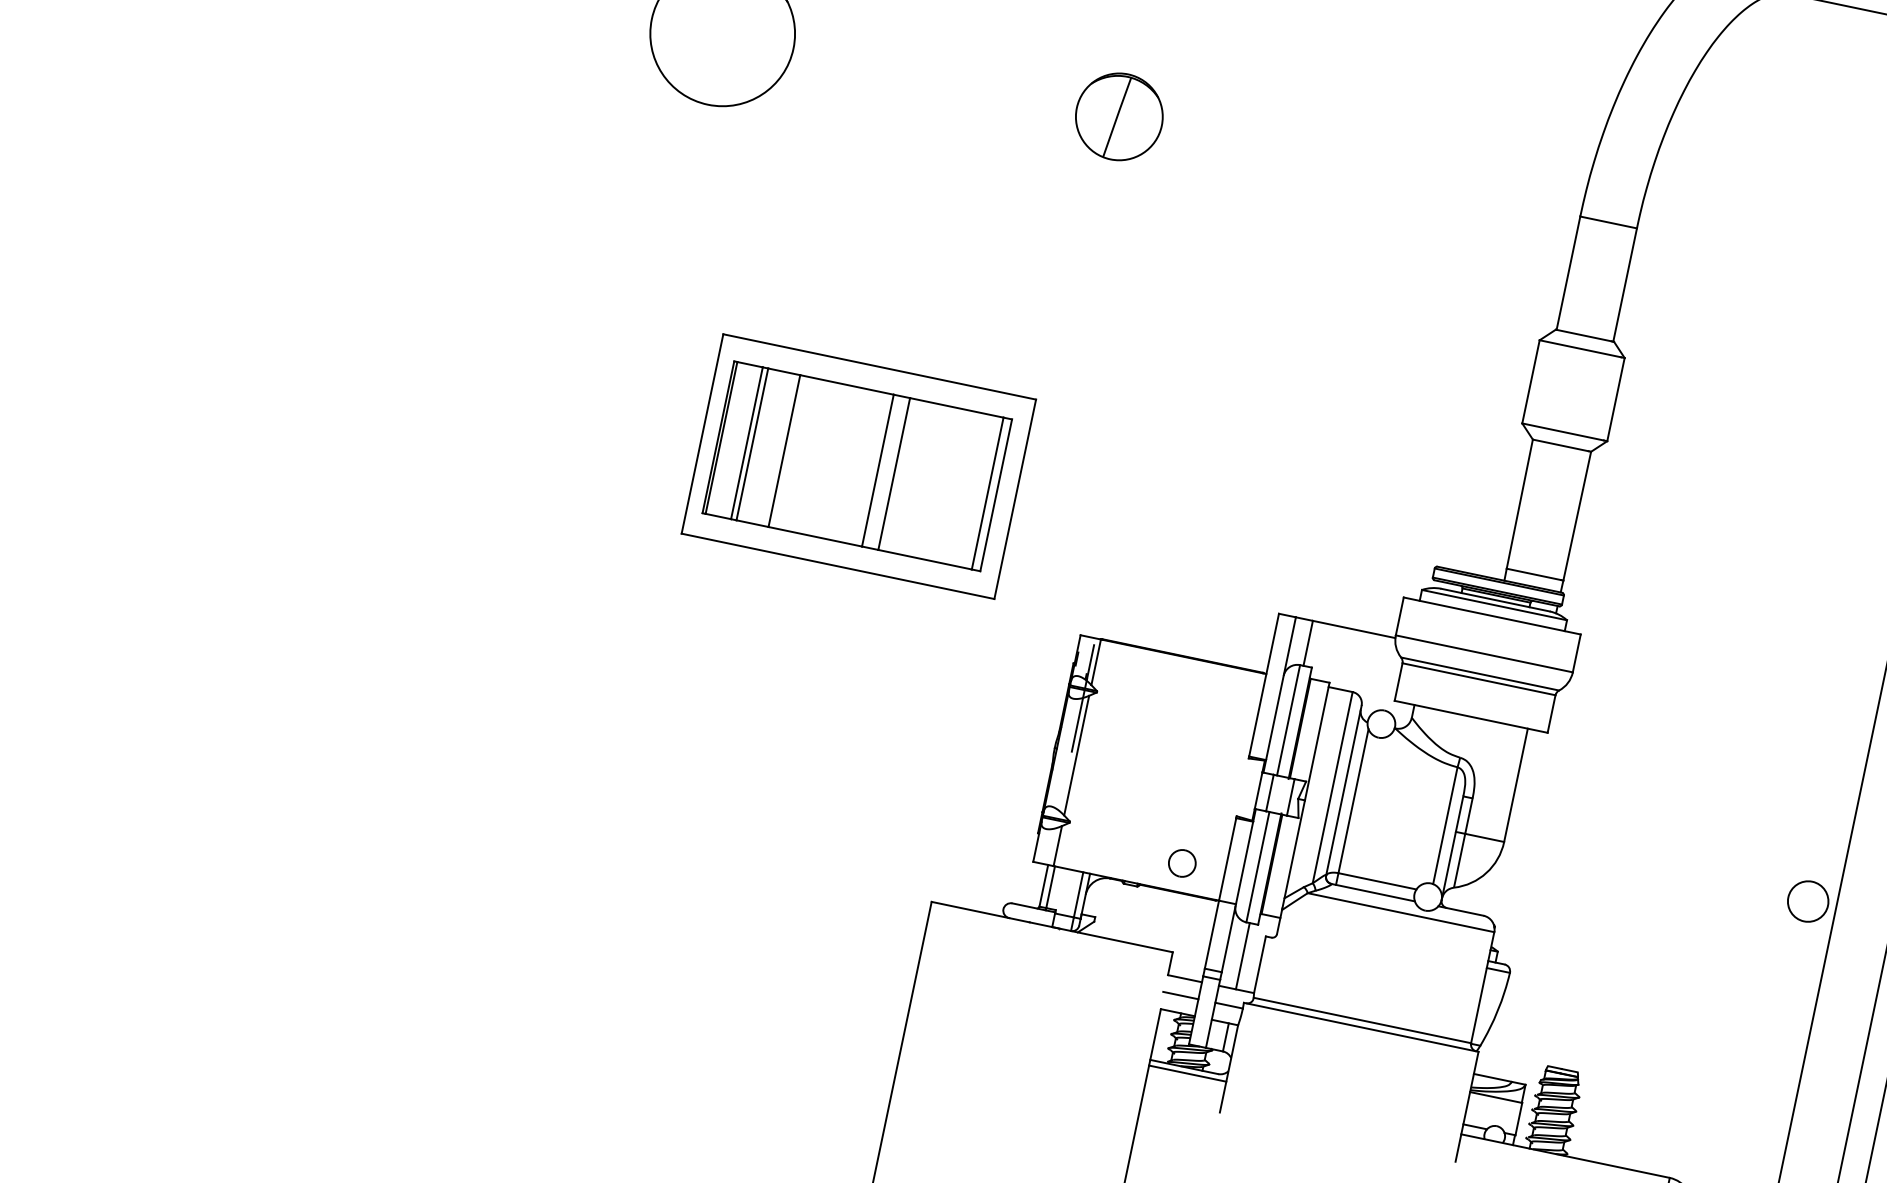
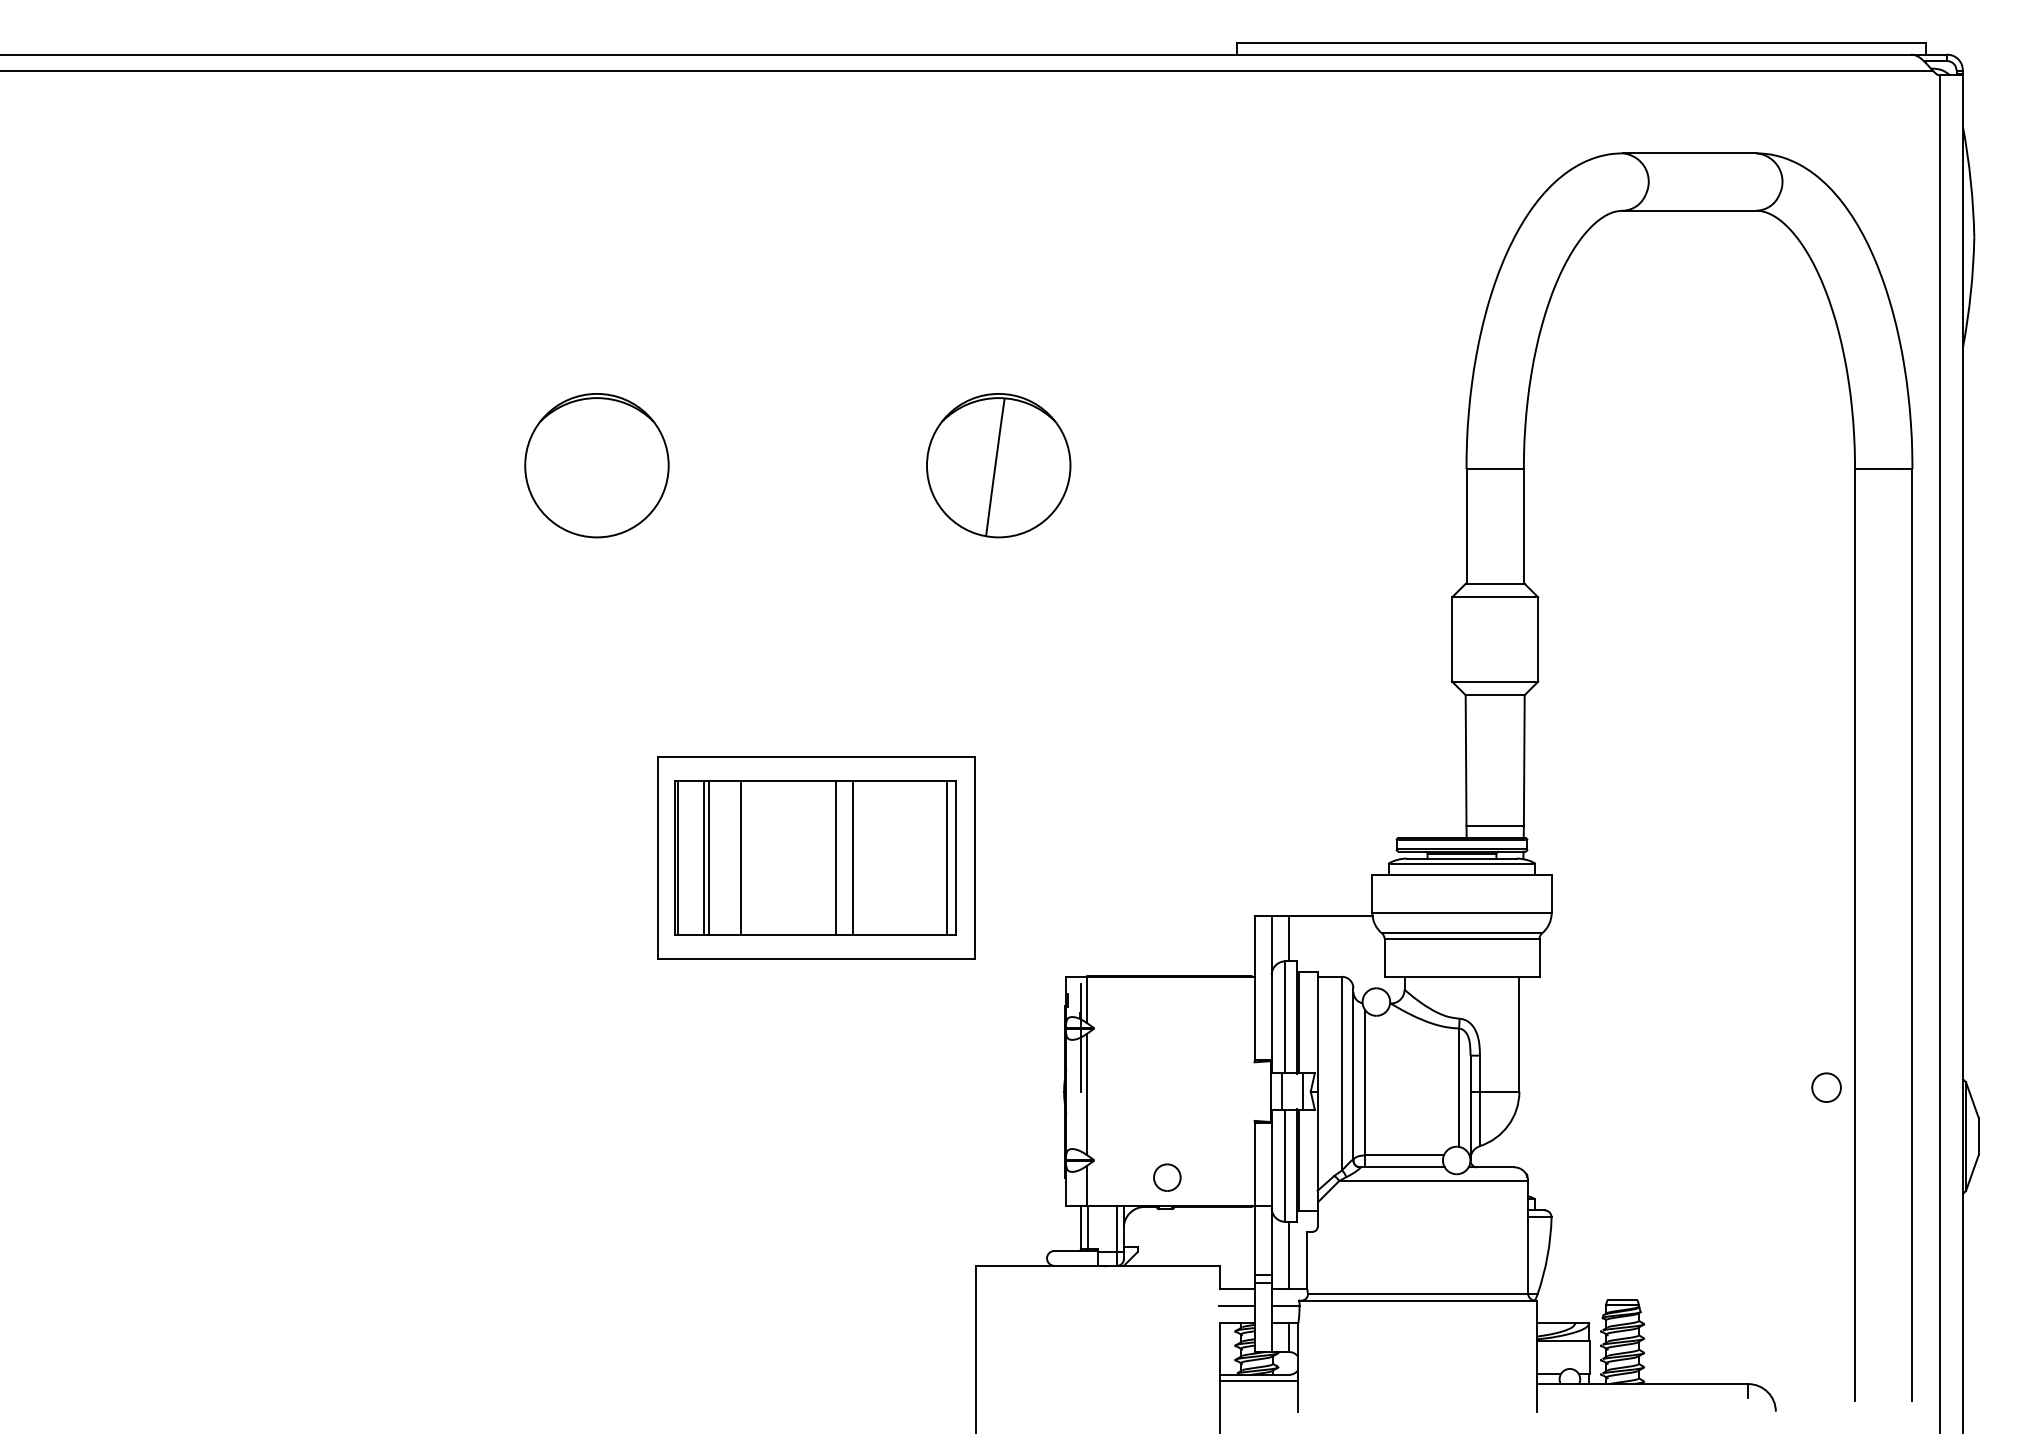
part: (1119, 116) -> (998, 465), size x1.67
part: (1182, 863) -> (1167, 1177), moved
circle: (1808, 901) -> (1826, 1087), size x0.71

